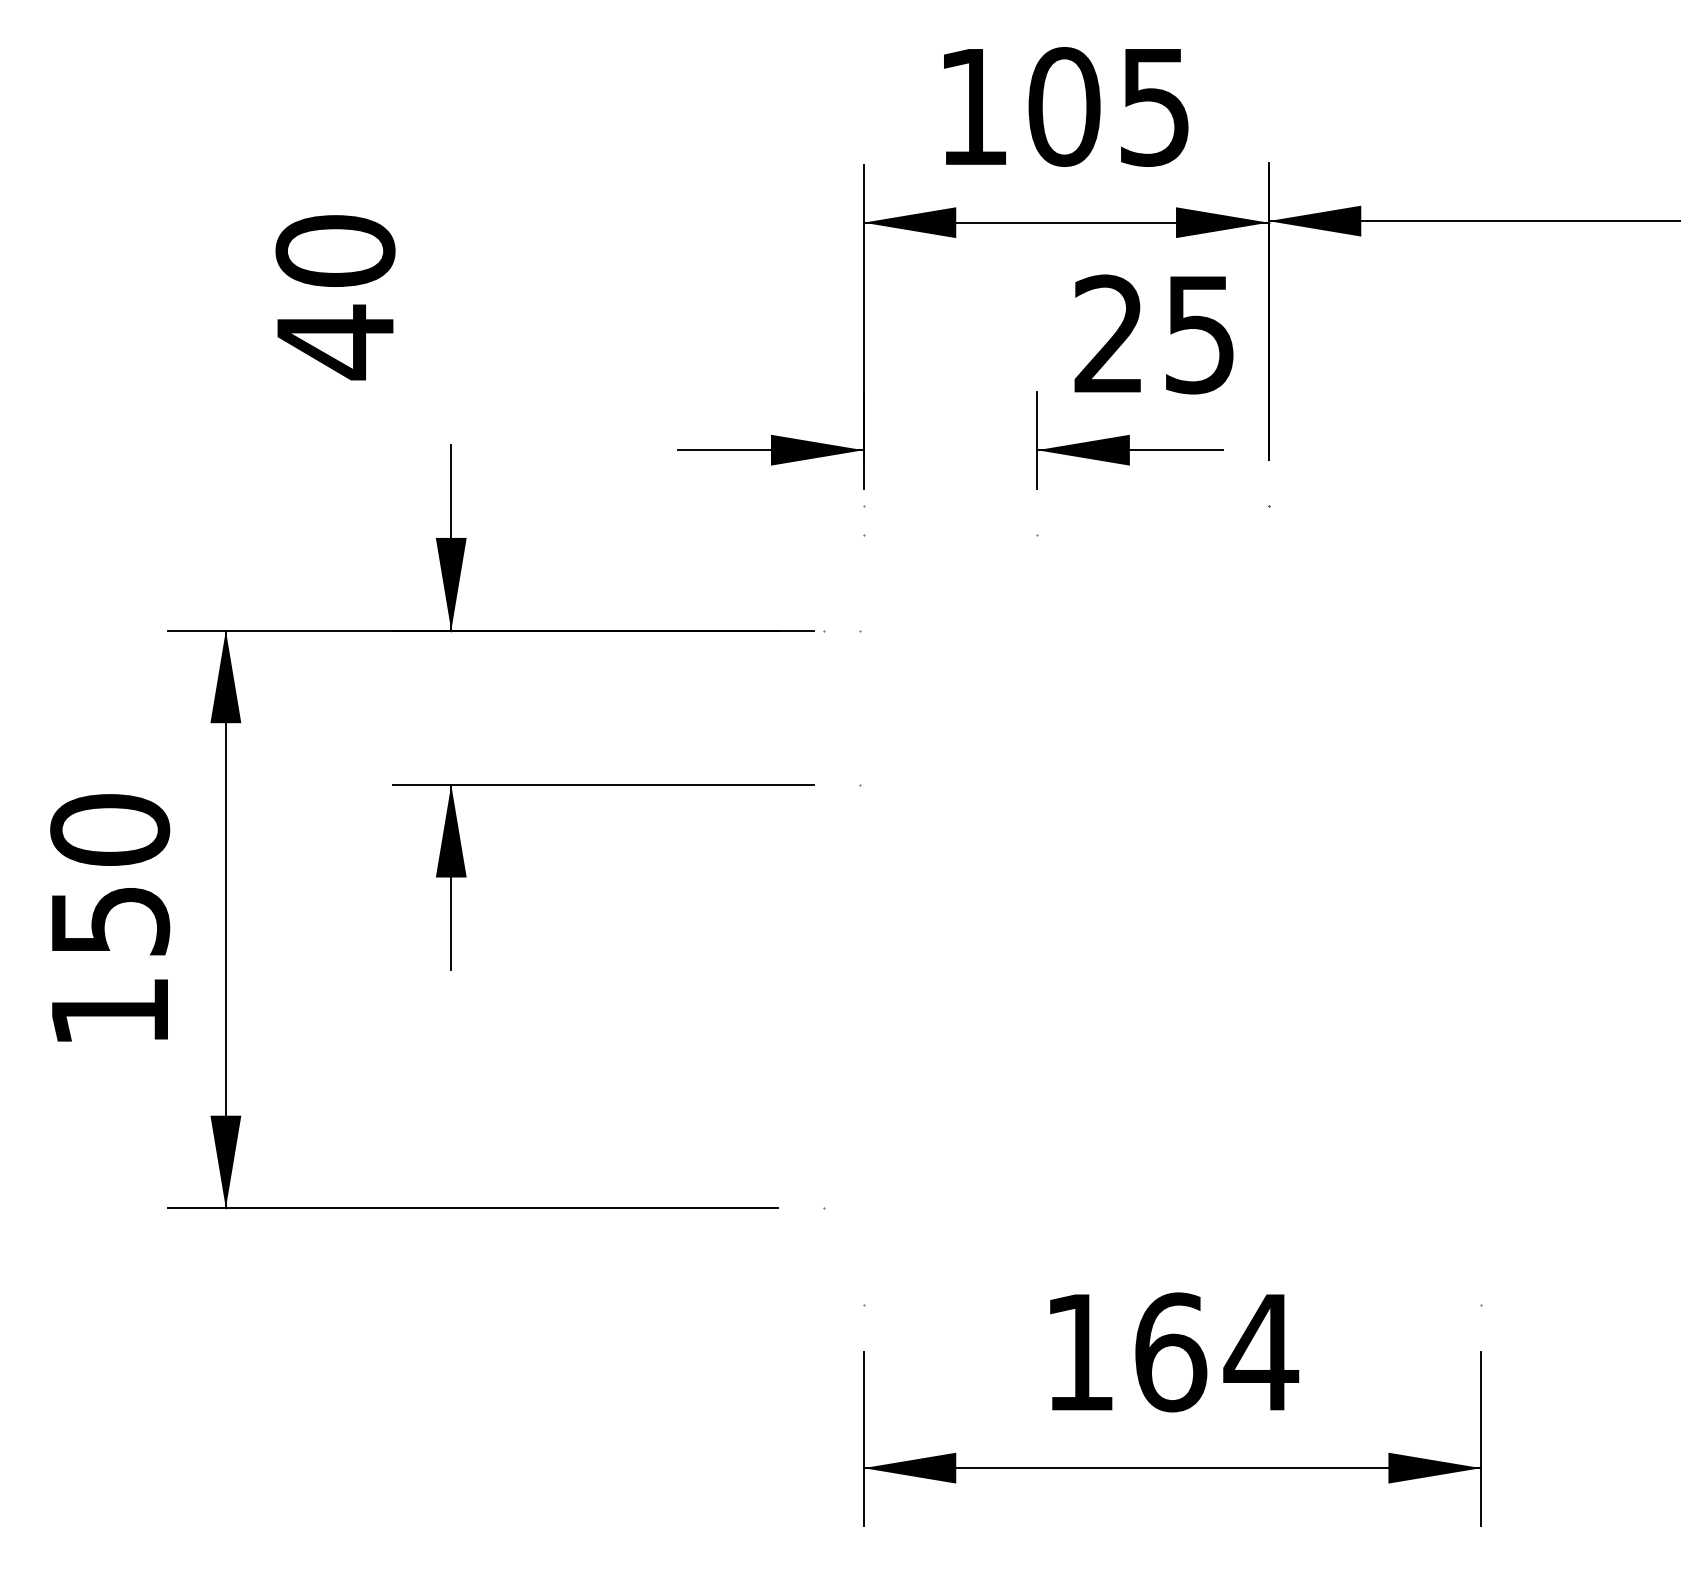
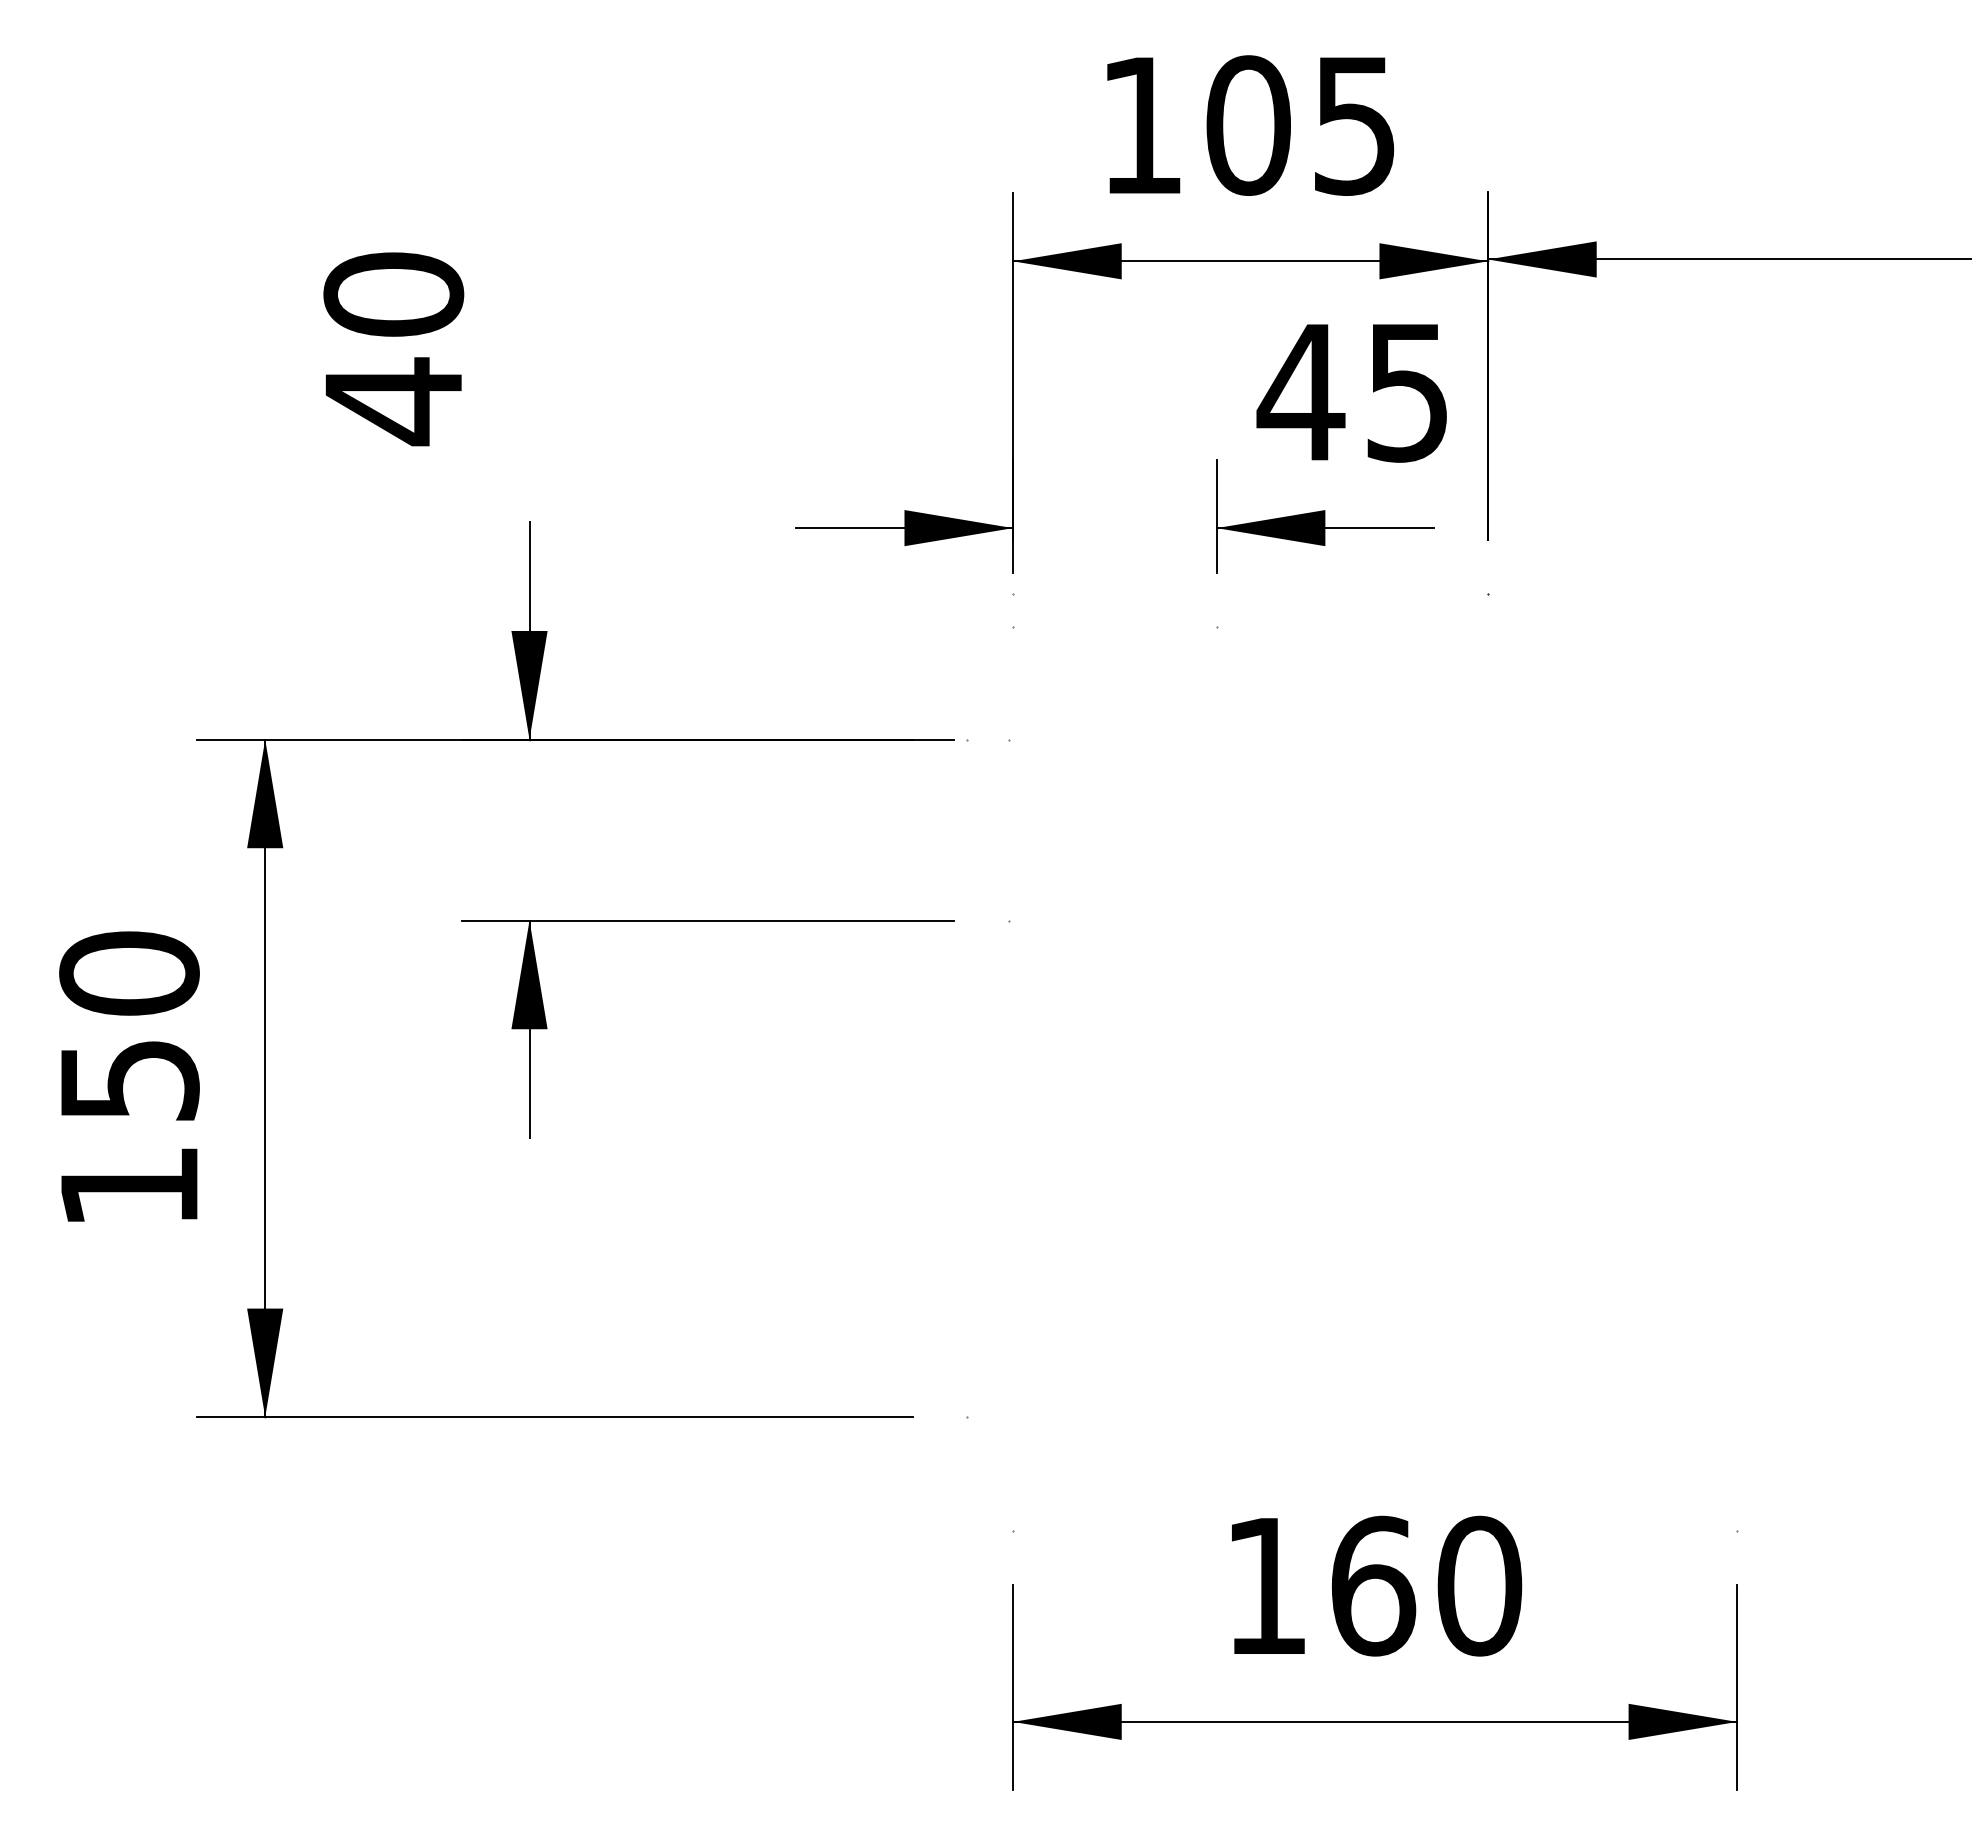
text: (1108, 333) -> (1300, 391), 25 -> 45
text: (1260, 1351) -> (1478, 1585), 164 -> 160

